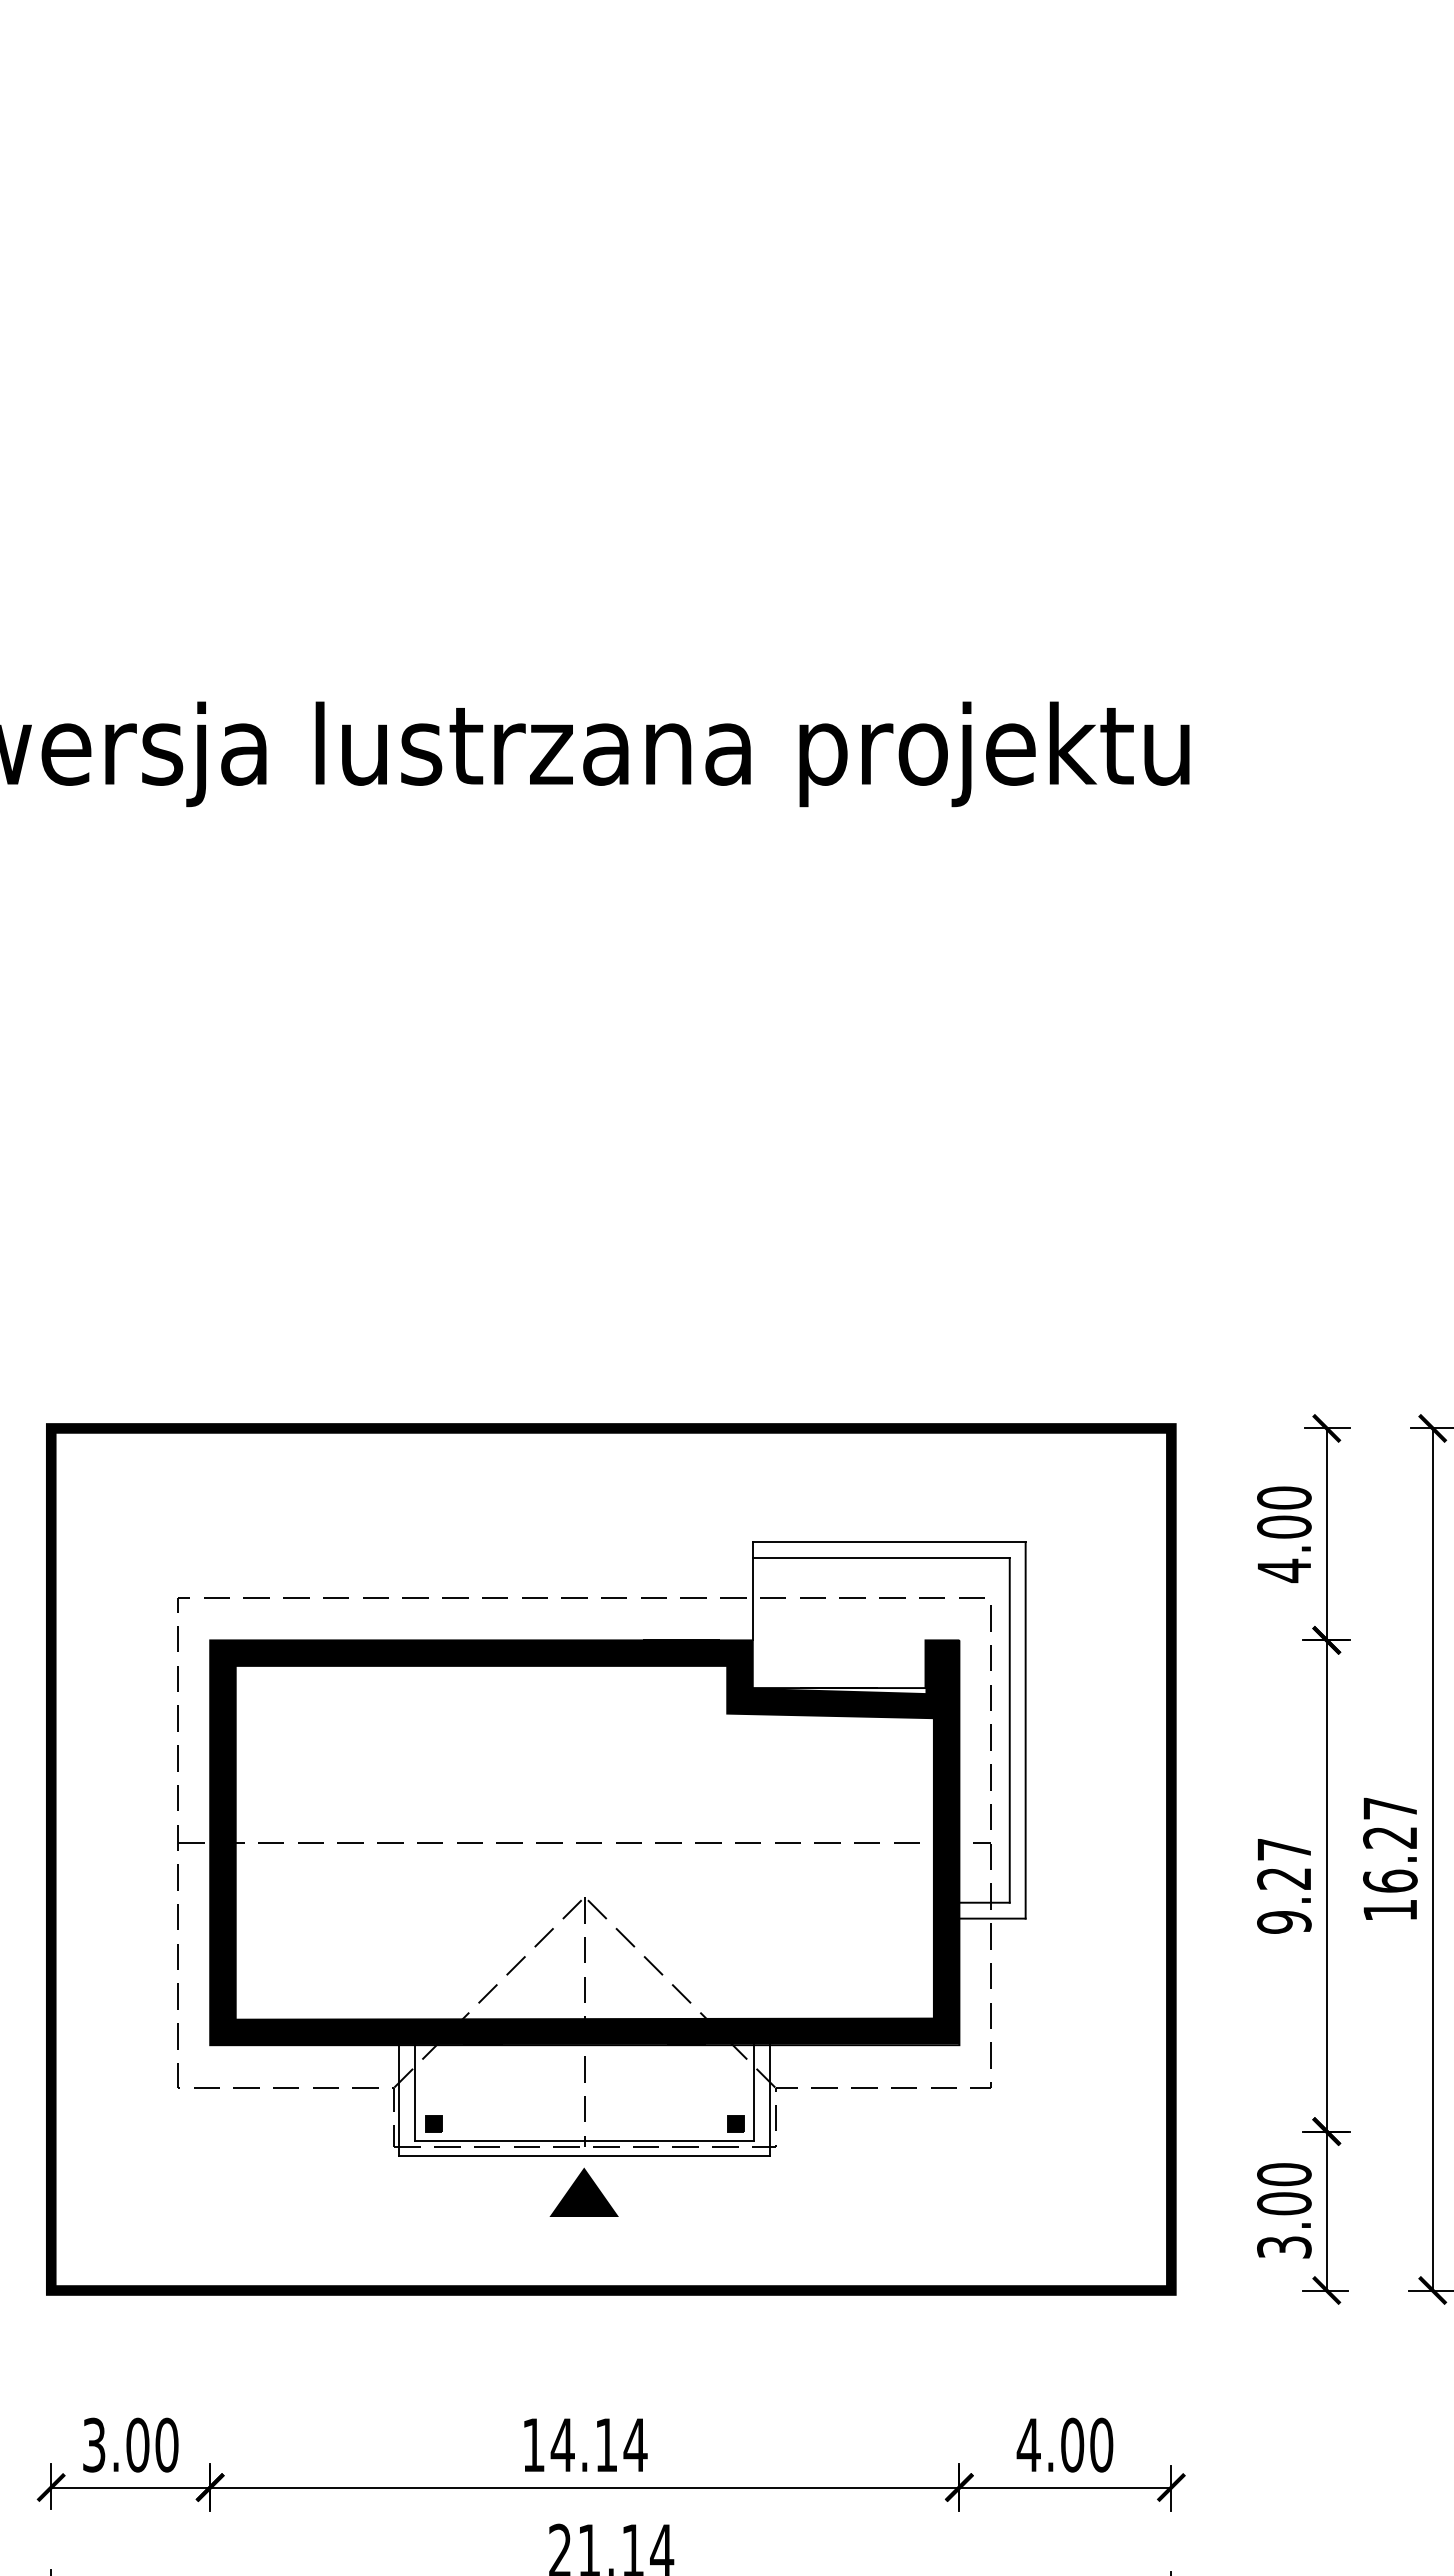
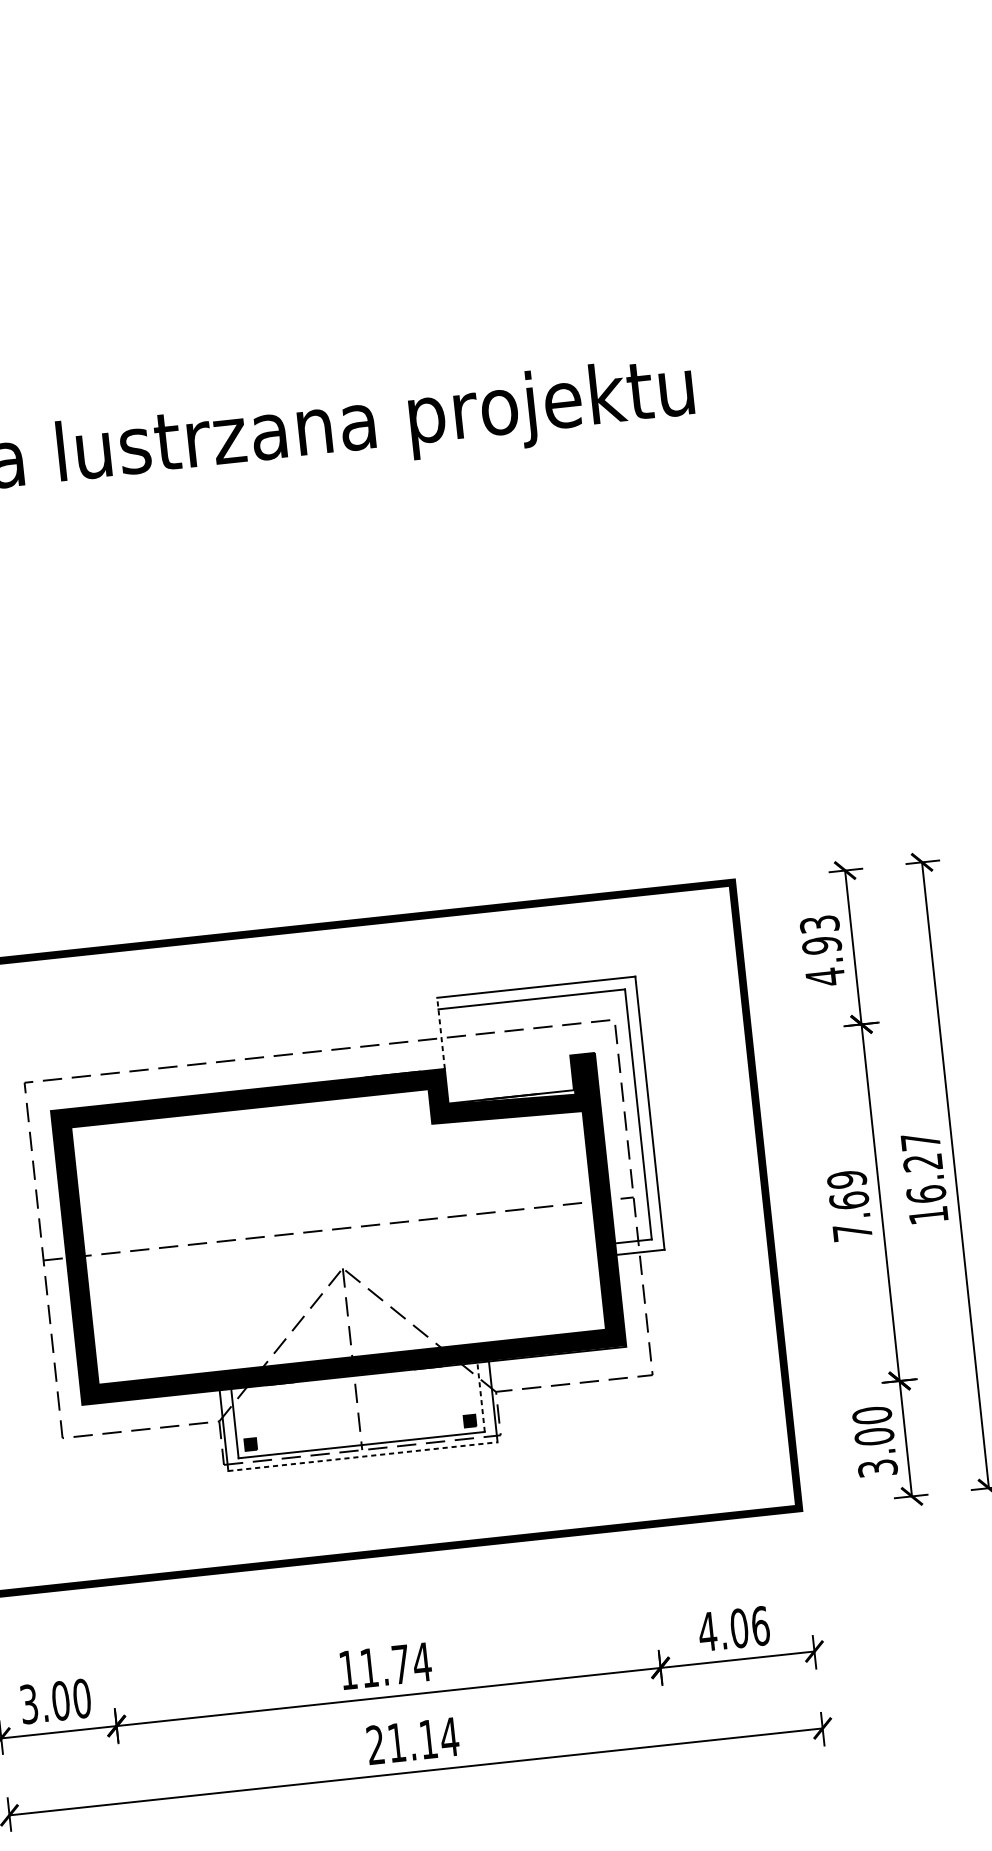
text: (1284, 1512) -> (820, 934), 4.00 -> 4.93
line: (752, 1590) -> (440, 1032), solid -> dashed
text: (1284, 1885) -> (849, 1205), 9.27 -> 7.69
line: (754, 2092) -> (481, 1397), solid -> dashed
line: (585, 2156) -> (363, 1456), solid -> dashed
part: (583, 2191) -> (364, 1482), removed
text: (583, 2444) -> (384, 1665), 14.14 -> 11.74
text: (1101, 2444) -> (760, 1625), 4.00 -> 4.06

